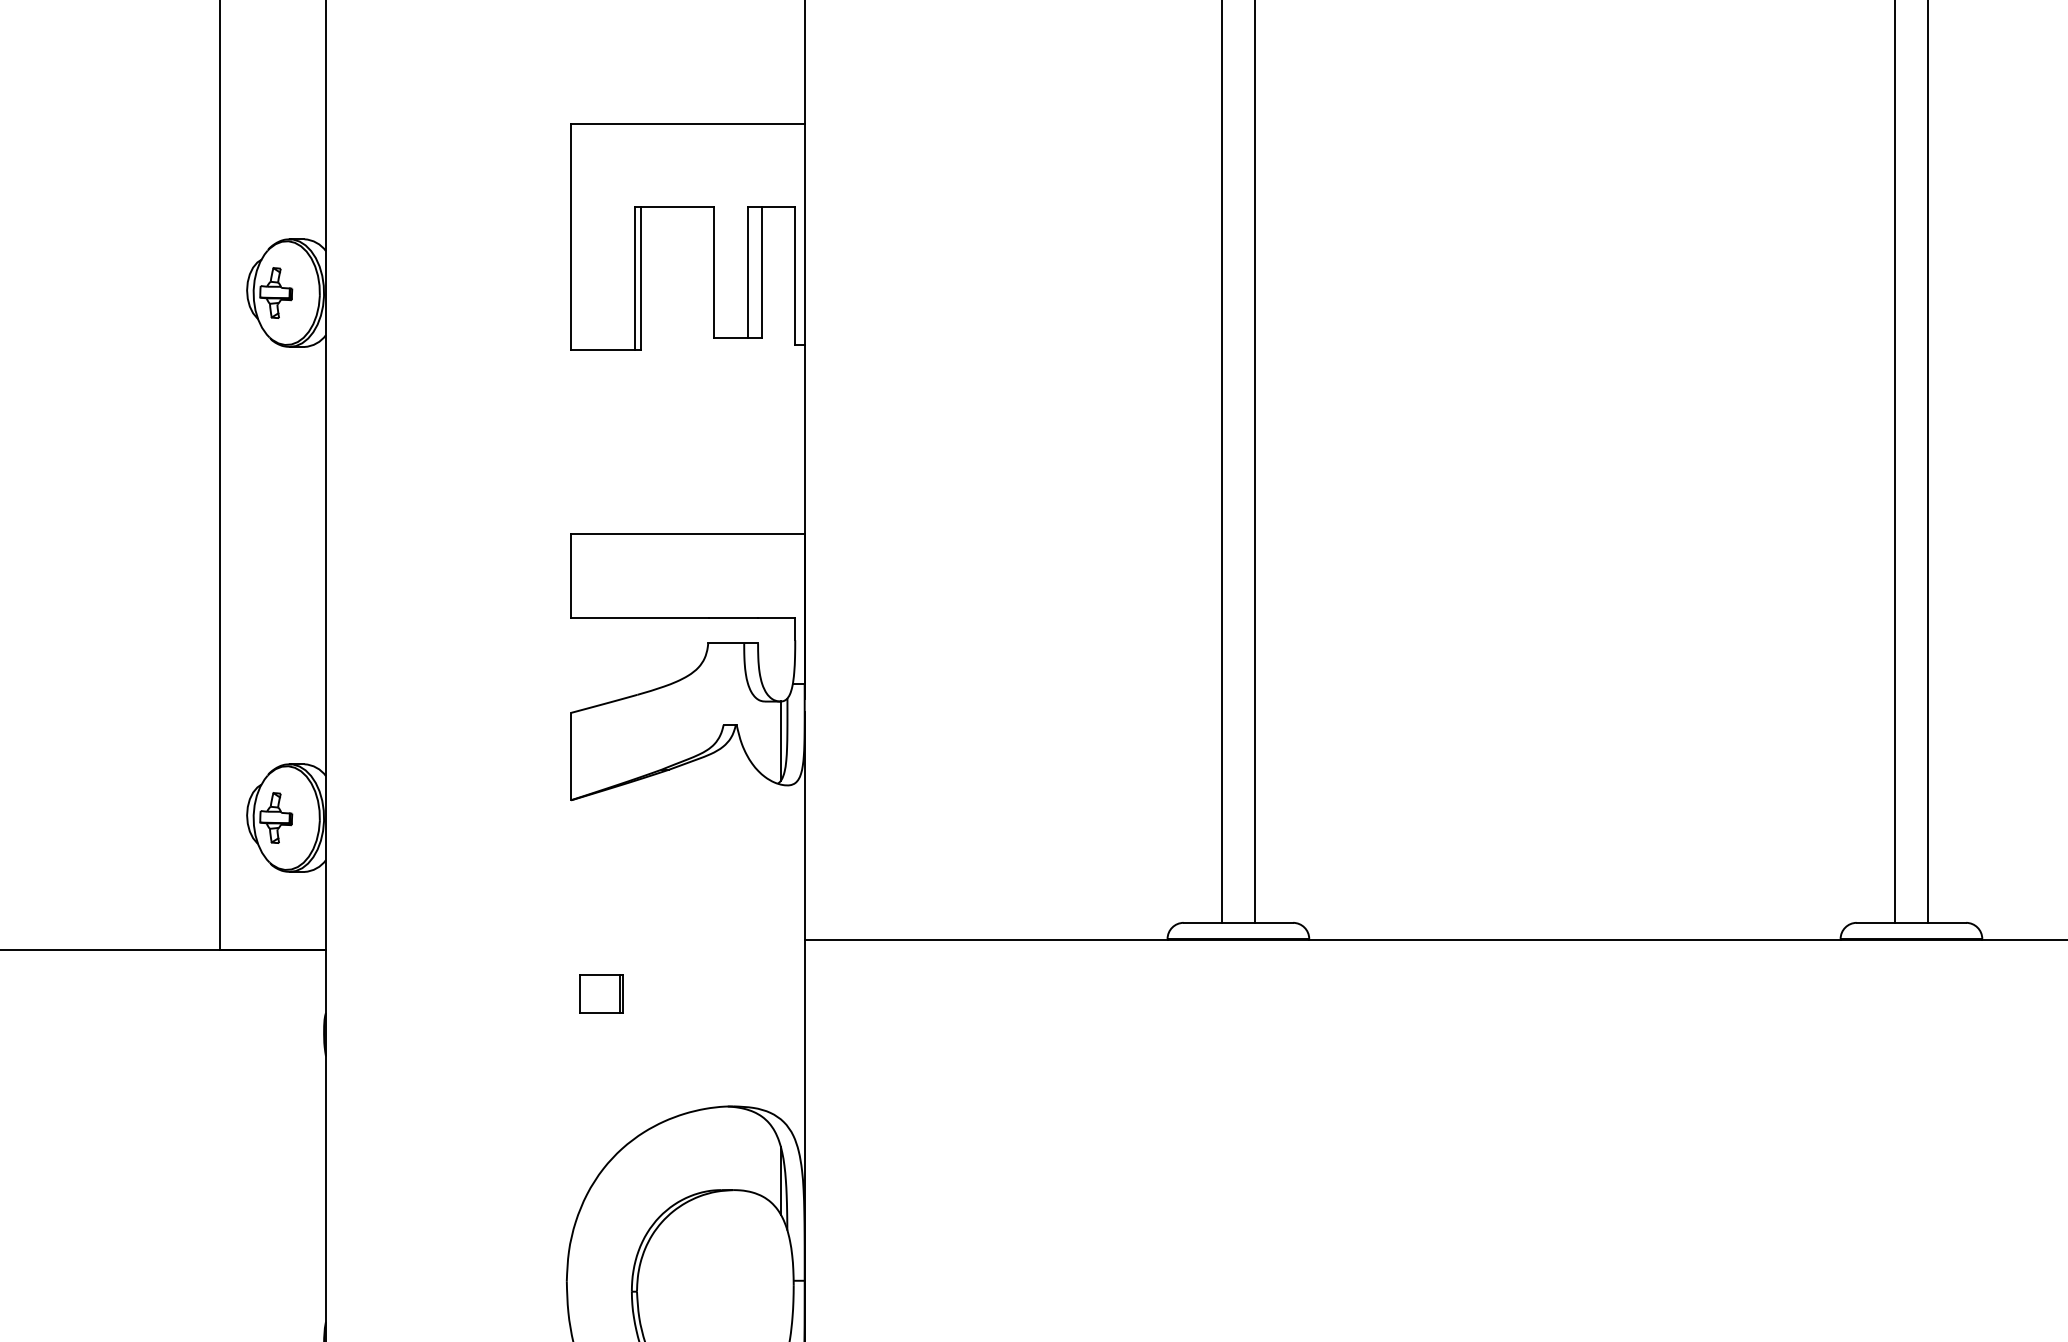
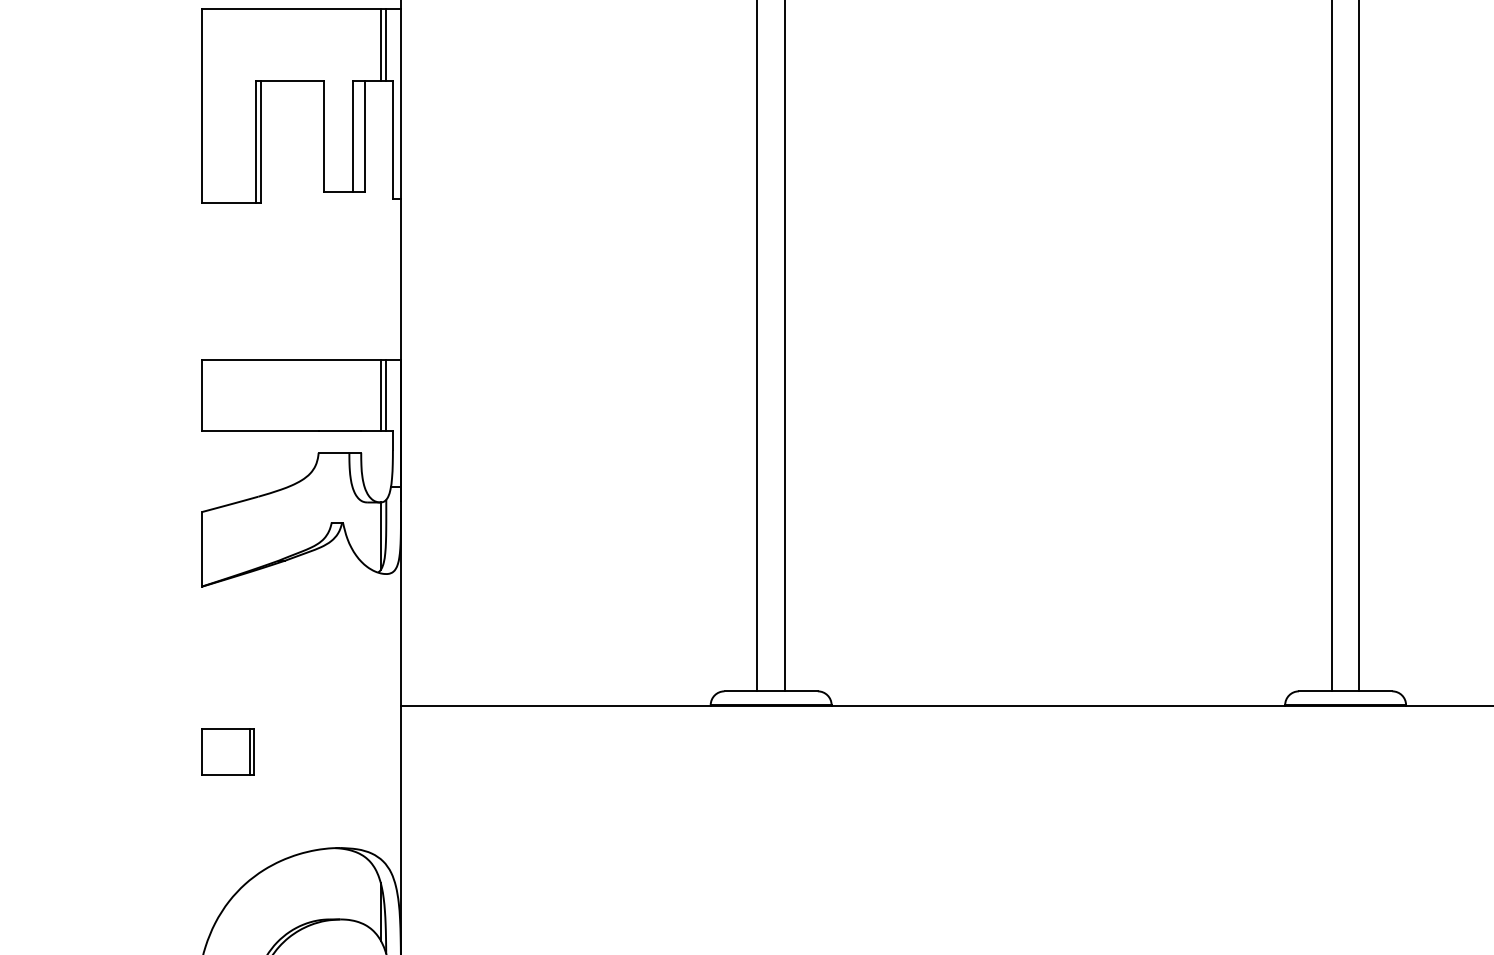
line: (780, 165) -> (380, 44), added
line: (787, 165) -> (386, 44), added
line: (780, 576) -> (380, 395), added
line: (787, 576) -> (386, 395), added
part: (601, 993) -> (227, 751), size x1.43

